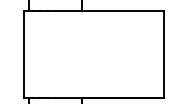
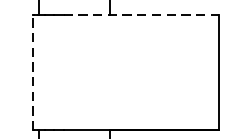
line: (106, 11) -> (142, 15), solid -> dashed
line: (24, 53) -> (32, 71), solid -> dashed

